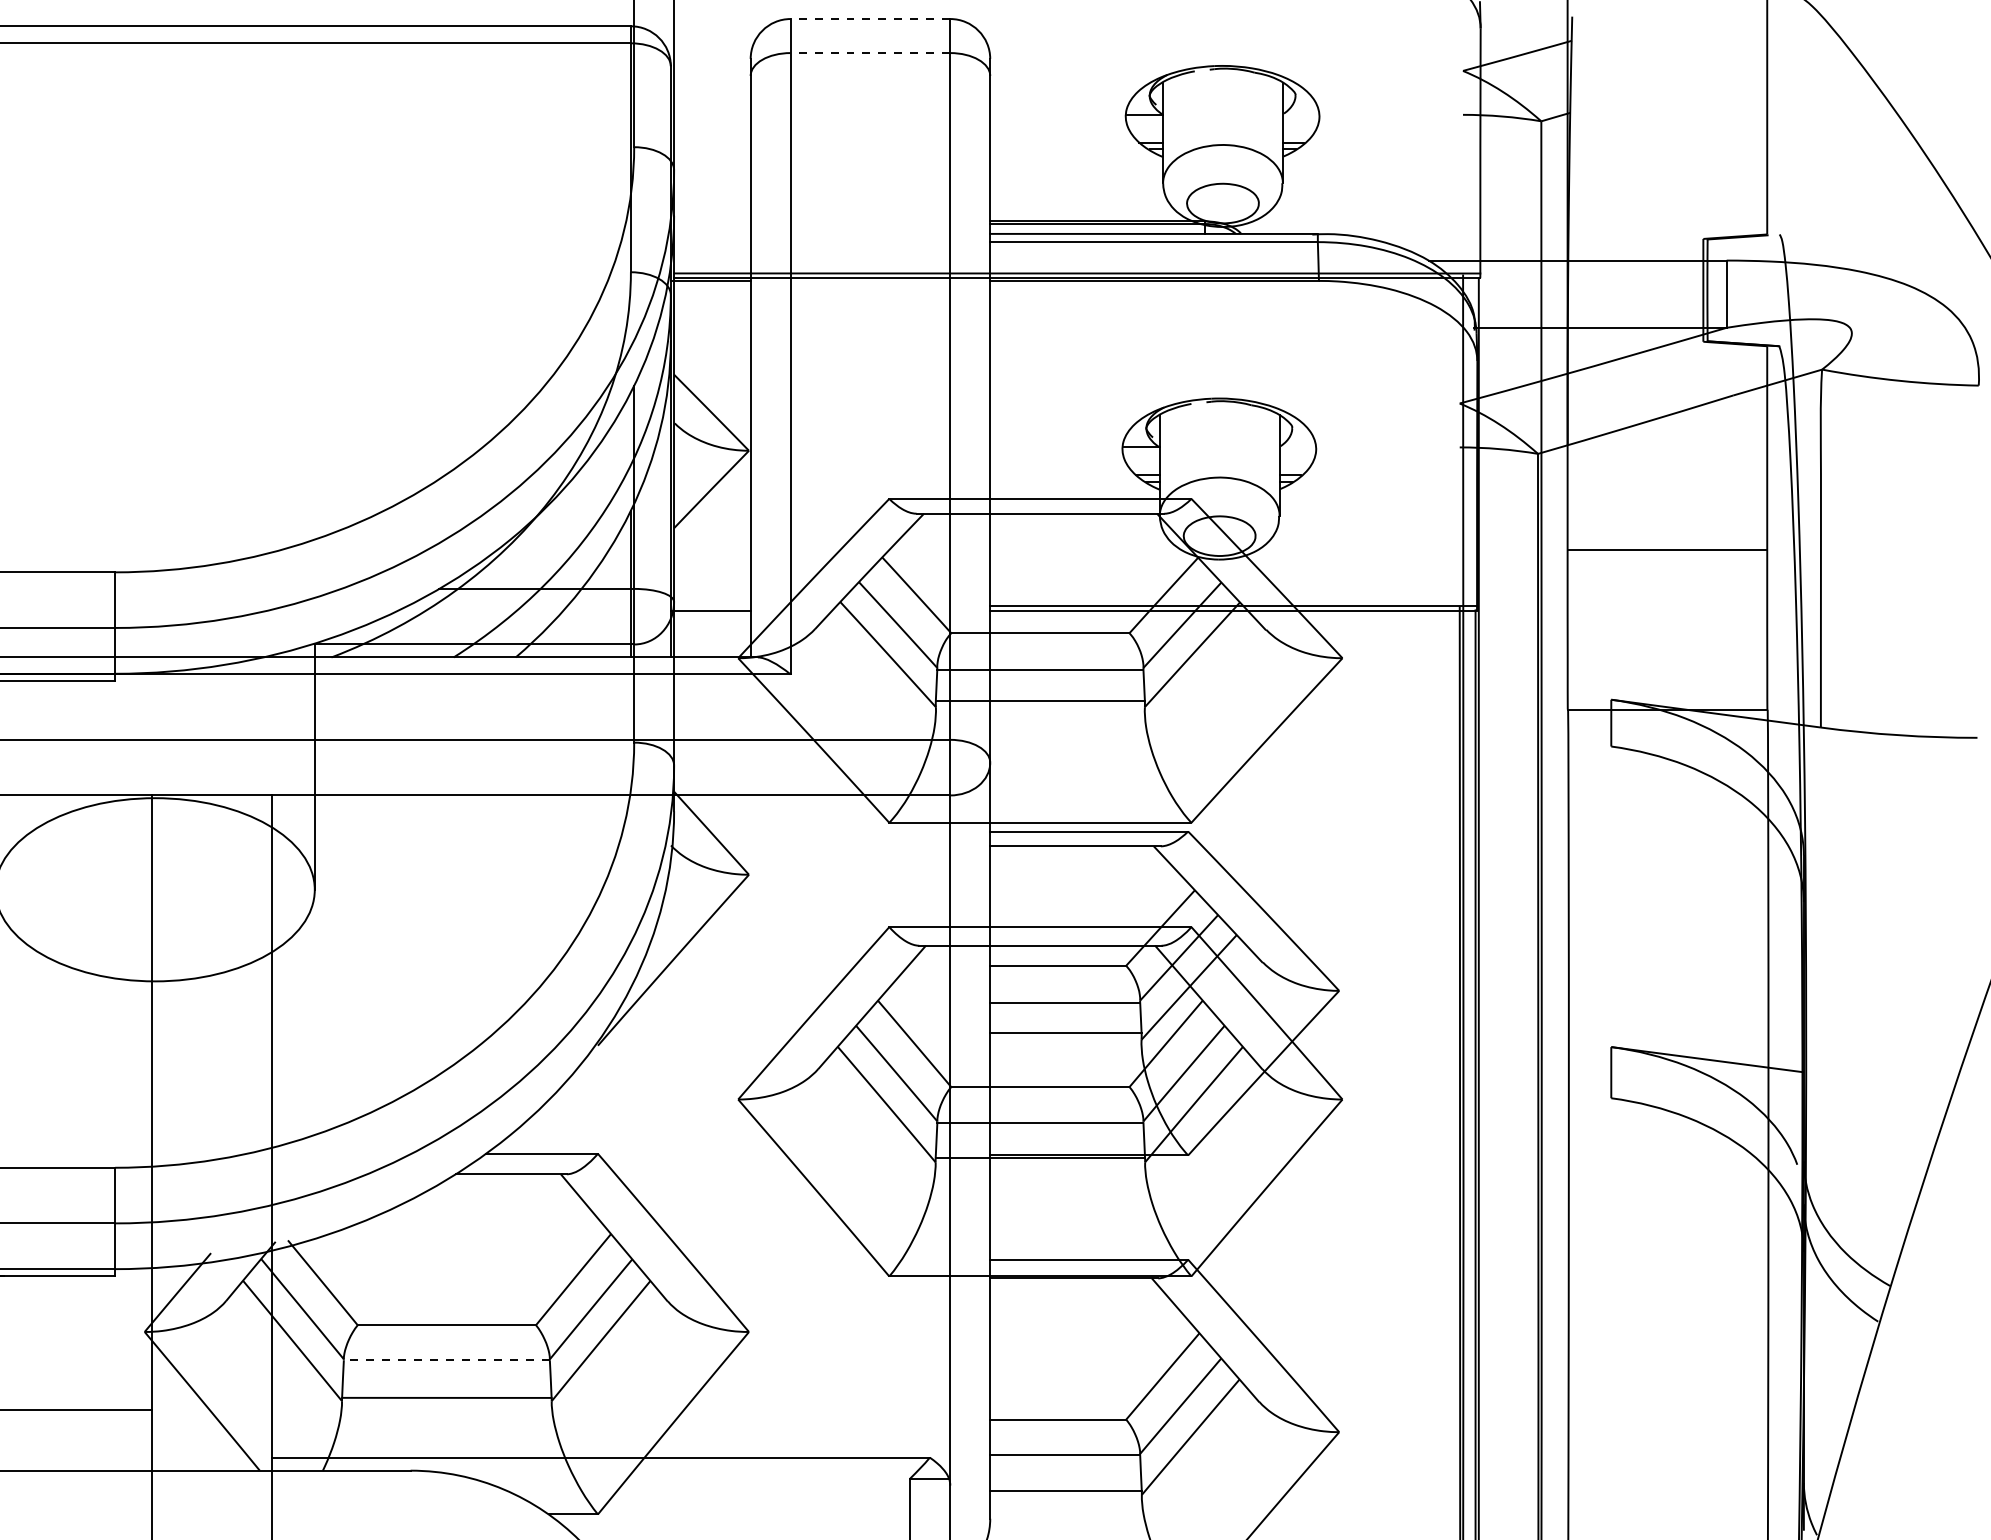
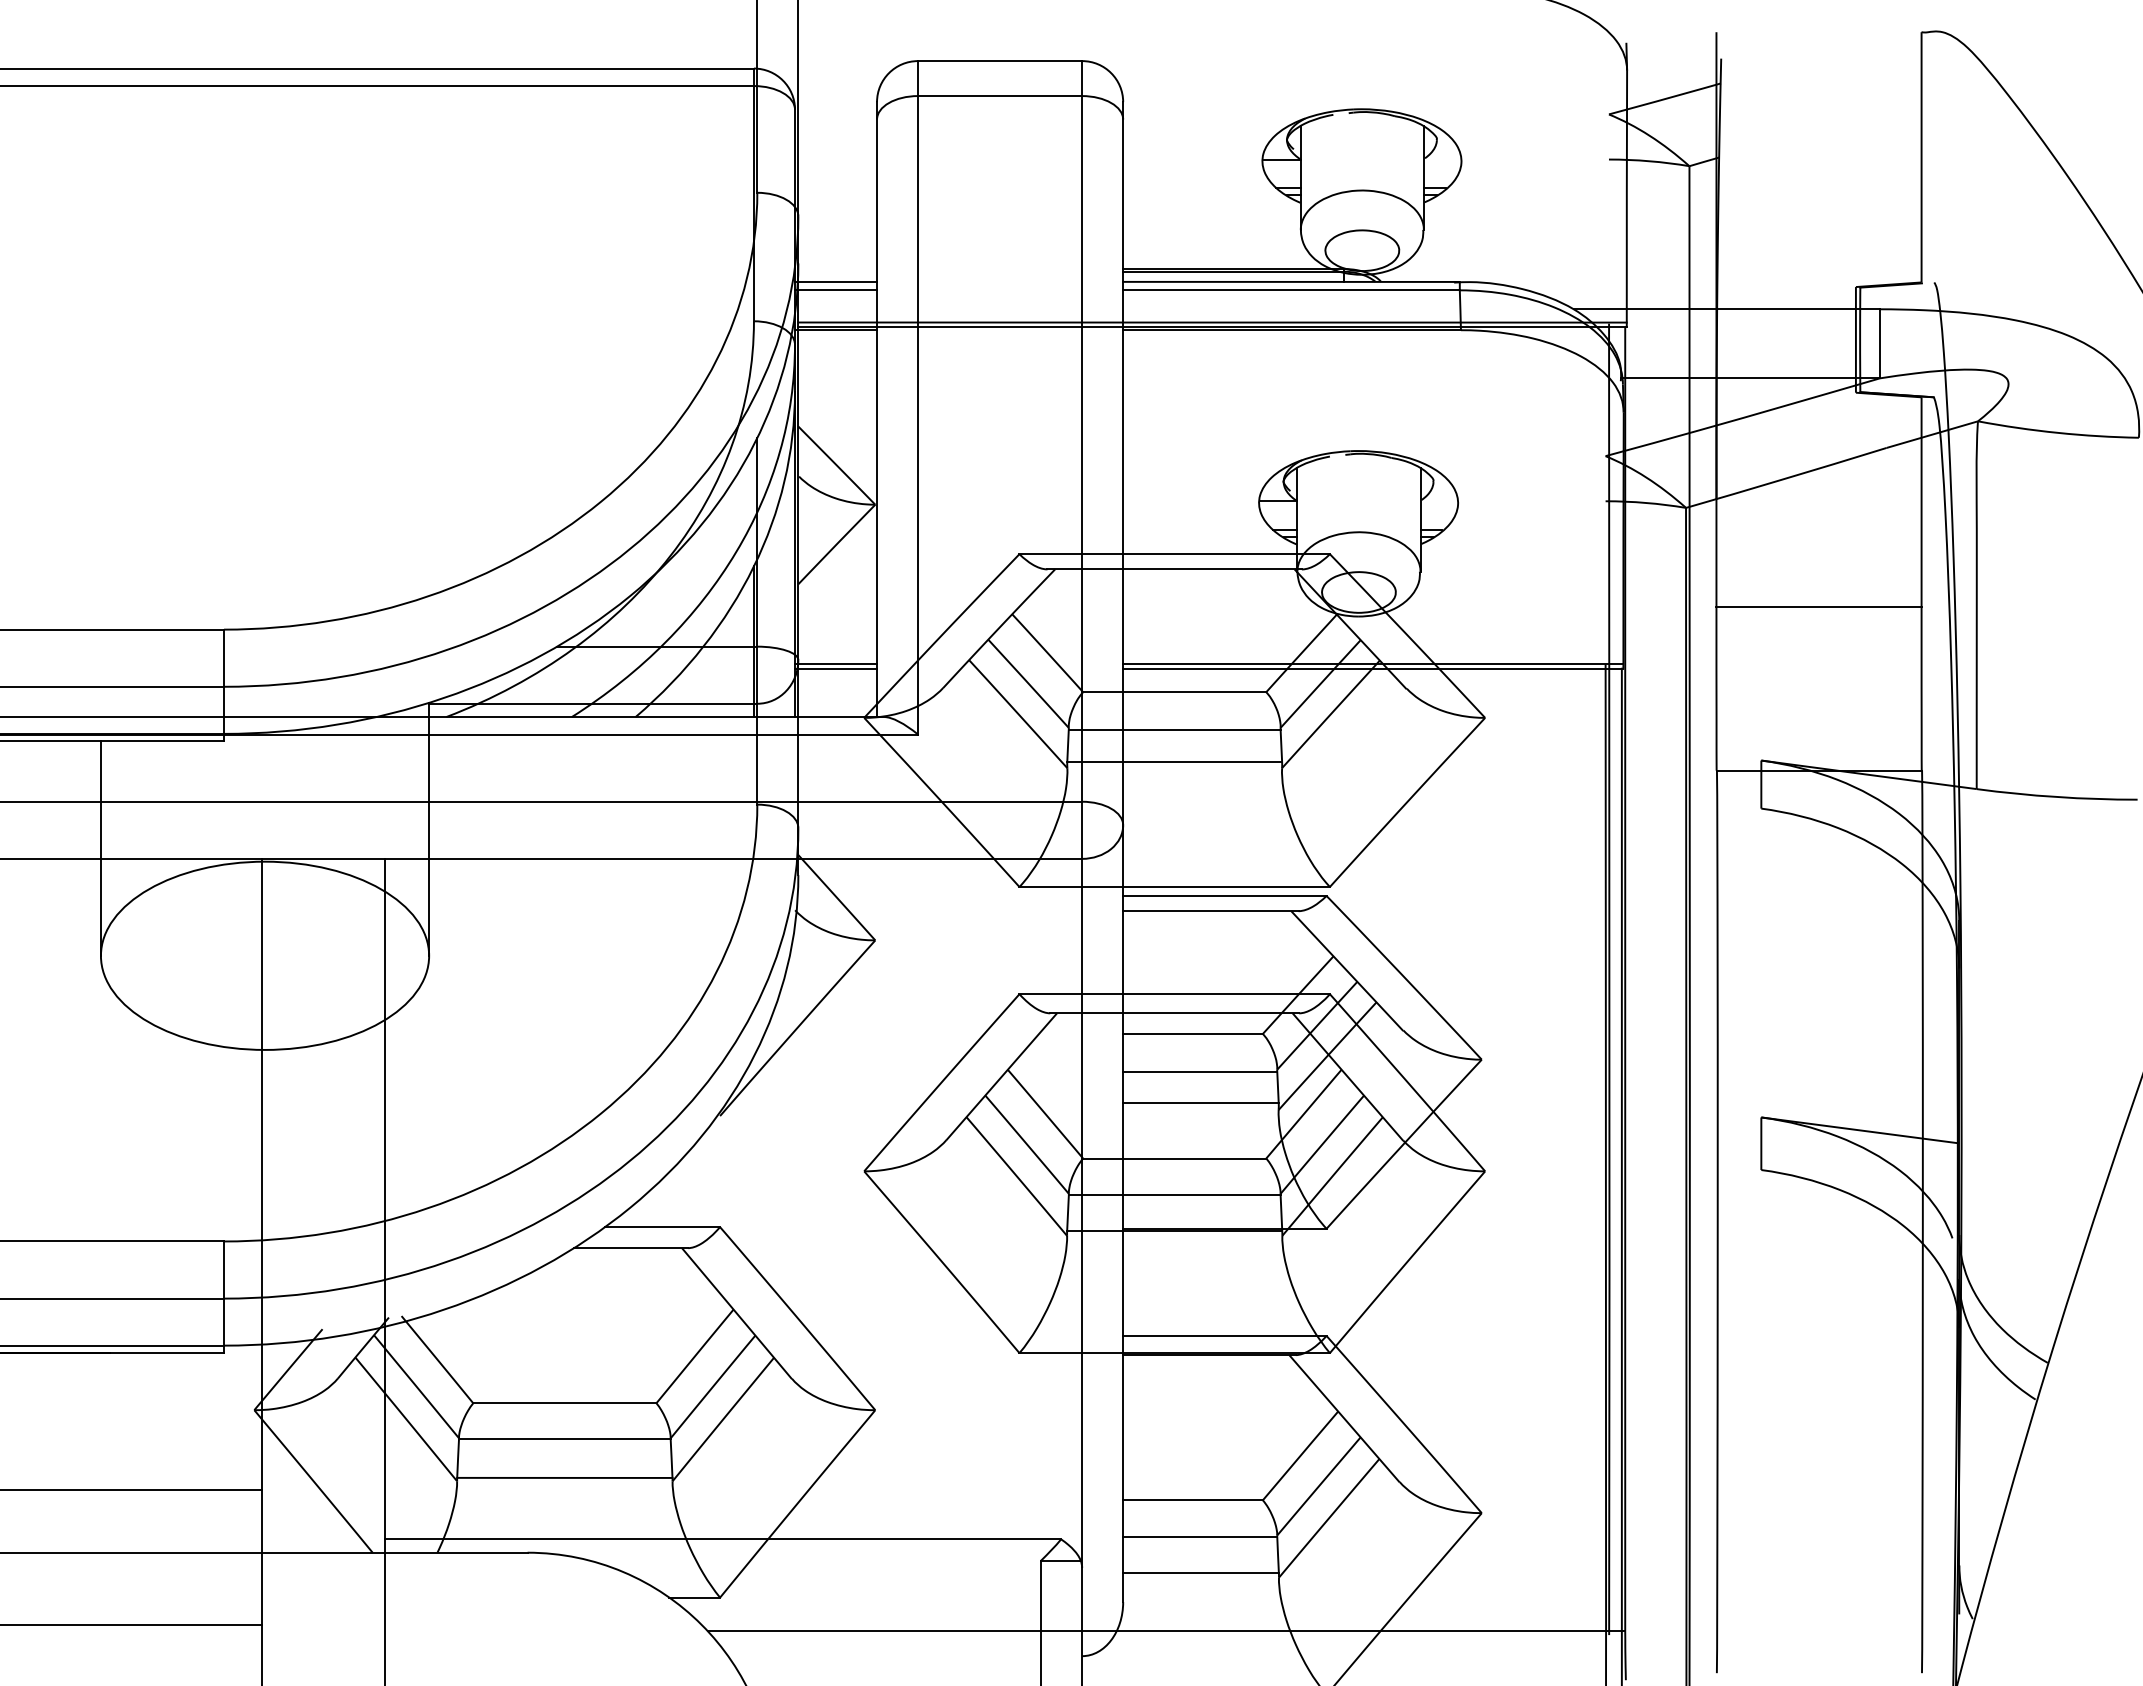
line: (869, 19) -> (999, 61), dashed -> solid
line: (869, 53) -> (999, 96), dashed -> solid
line: (710, 233) -> (835, 281), added
line: (710, 242) -> (835, 290), added
line: (710, 606) -> (835, 664), added
line: (446, 1360) -> (564, 1439), dashed -> solid

